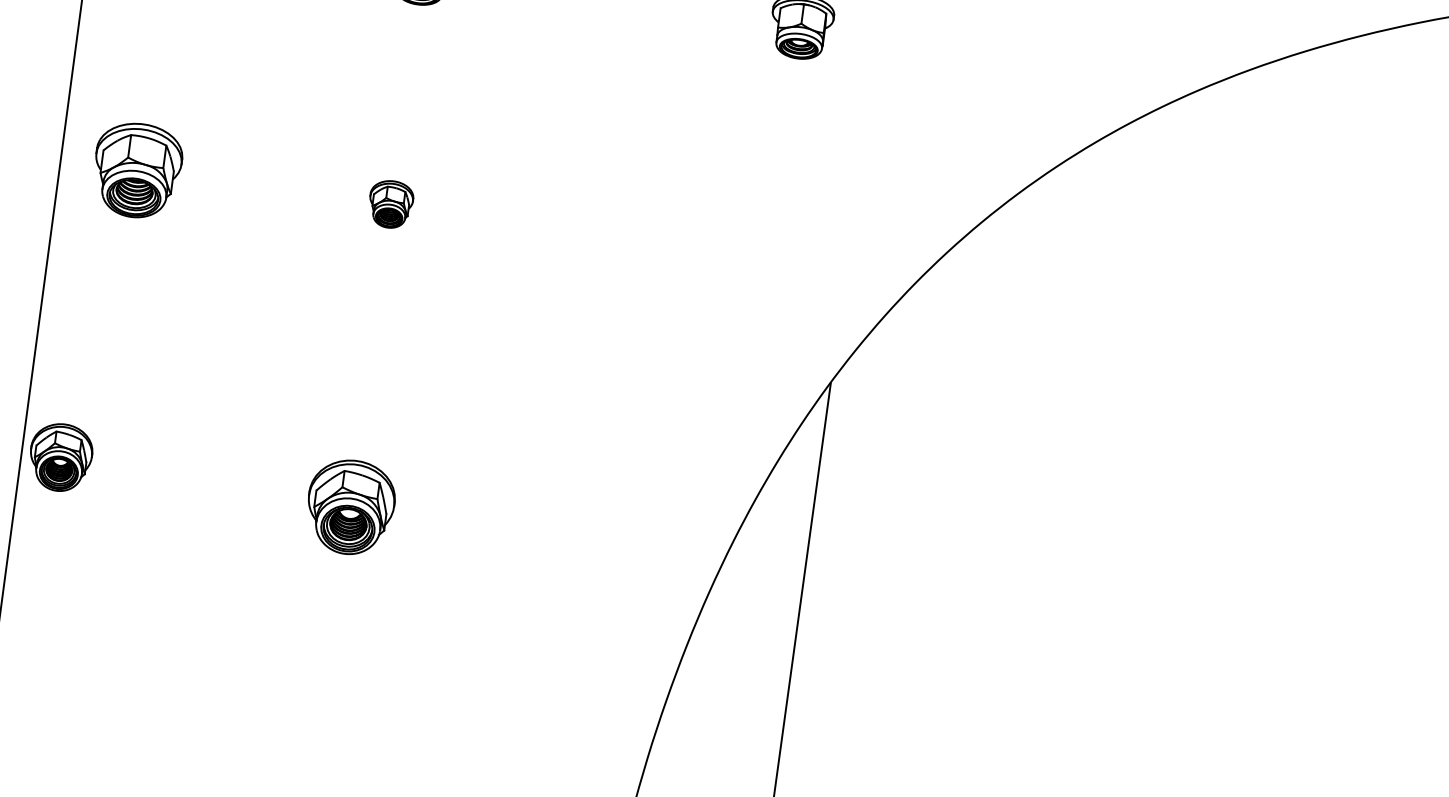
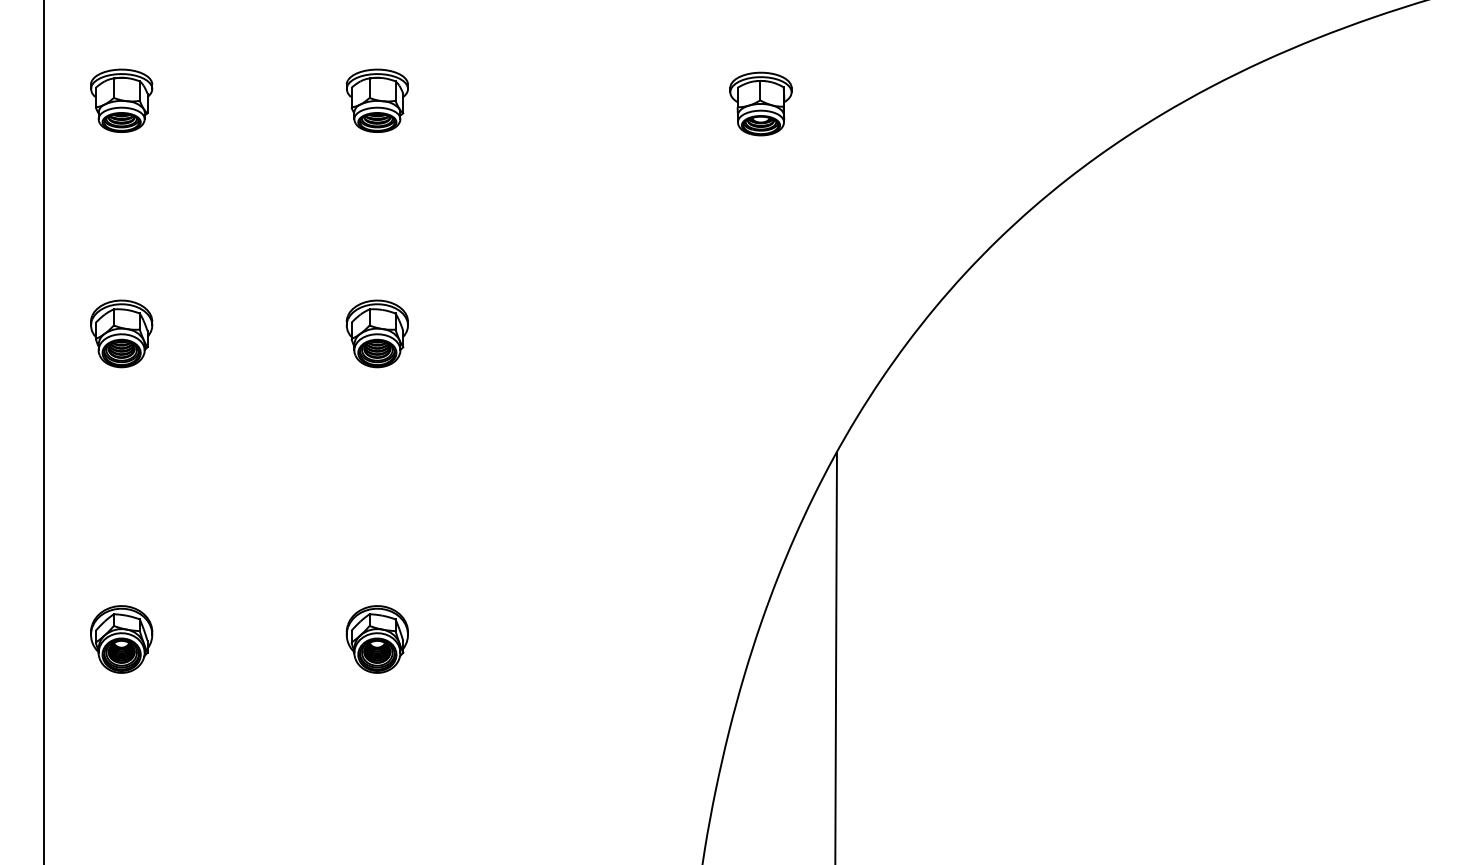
part: (137, 170) -> (121, 333), size x0.71
part: (390, 203) -> (376, 333), size x1.43
part: (60, 457) -> (121, 639), moved
part: (349, 507) -> (376, 639), size x0.71

